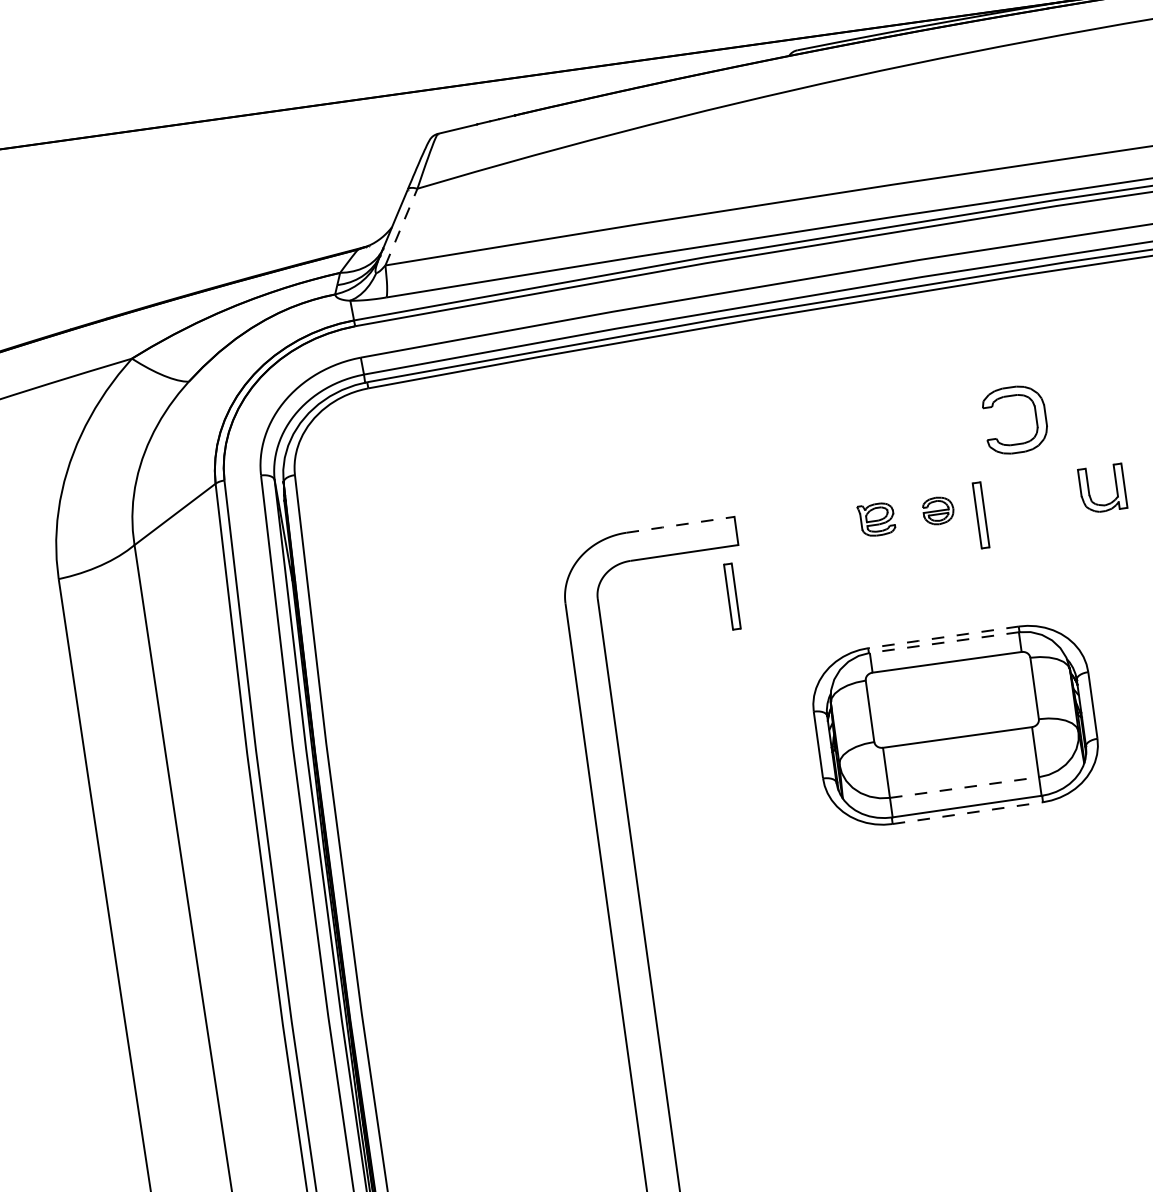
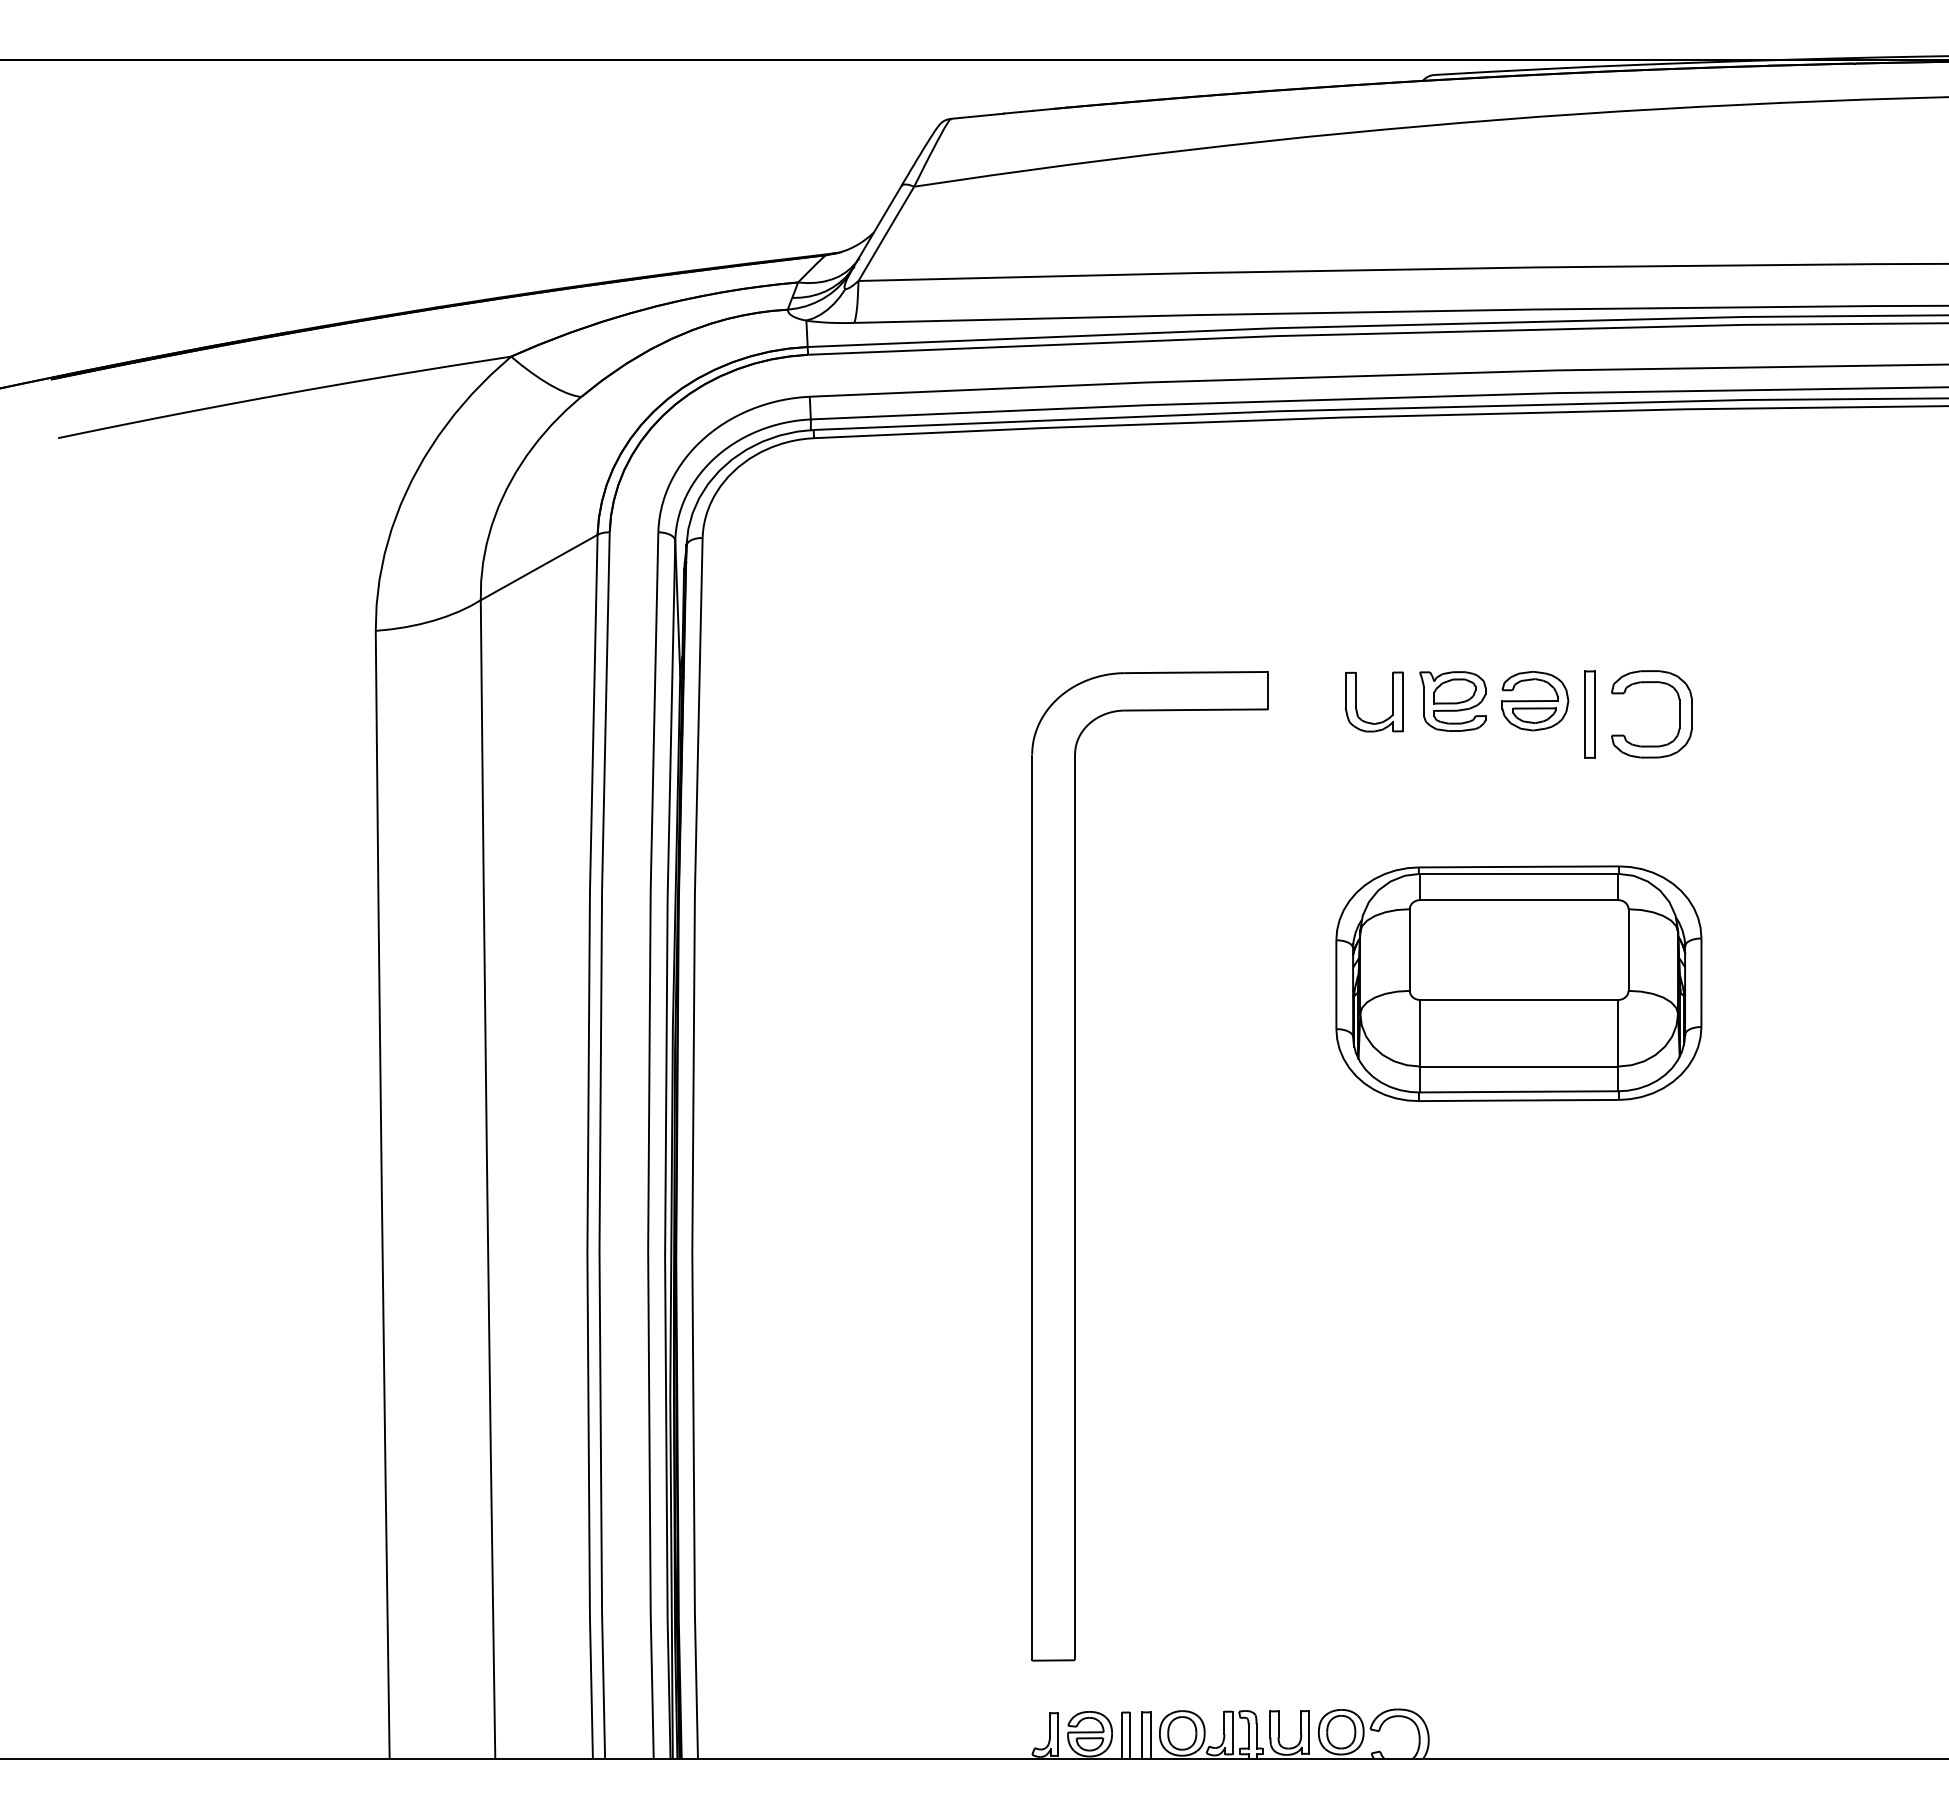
line: (400, 227) -> (885, 234), dashed -> solid
part: (1036, 417) -> (1679, 714), moved
part: (1089, 490) -> (1356, 701), moved
part: (938, 510) -> (1535, 700), size x1.67
part: (876, 519) -> (1452, 701), size x1.43
line: (680, 524) -> (1196, 672), dashed -> solid
part: (731, 596) -> (1250, 775), removed
line: (943, 637) -> (1518, 866), dashed -> solid
line: (943, 642) -> (1518, 873), dashed -> solid
line: (964, 787) -> (1519, 1066), dashed -> solid
line: (968, 813) -> (1519, 1100), dashed -> solid

